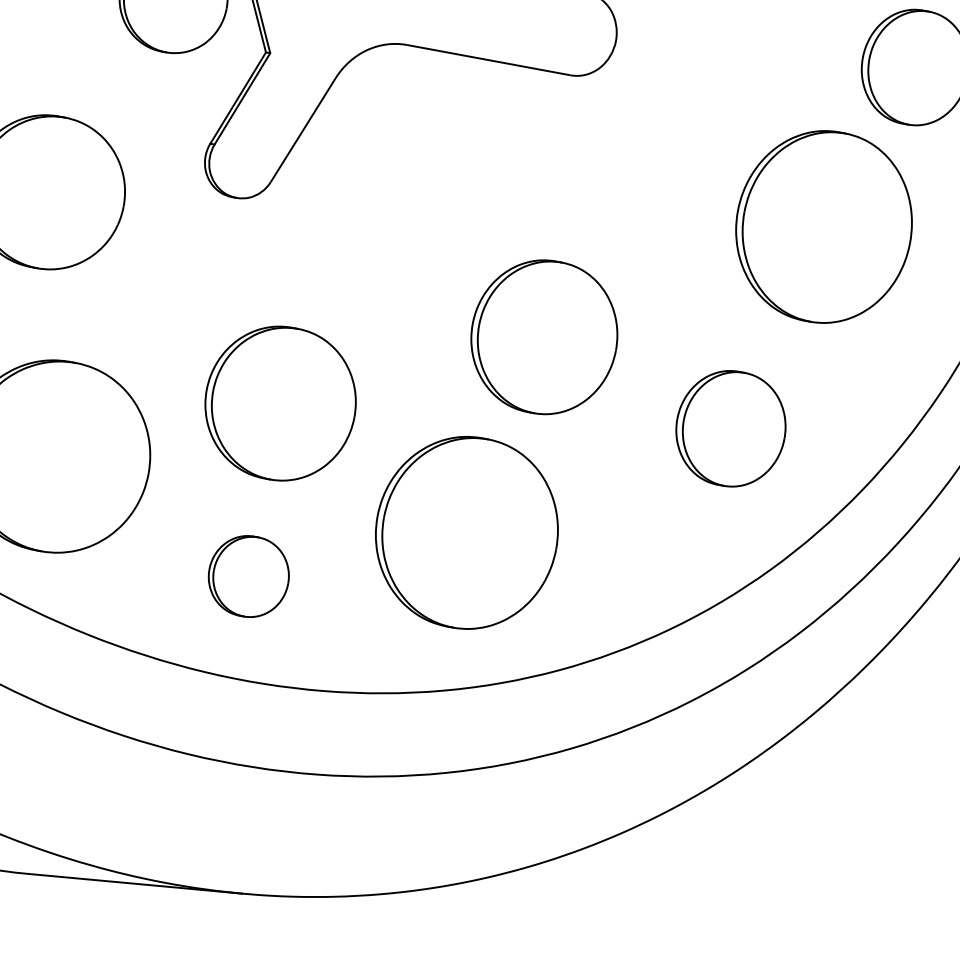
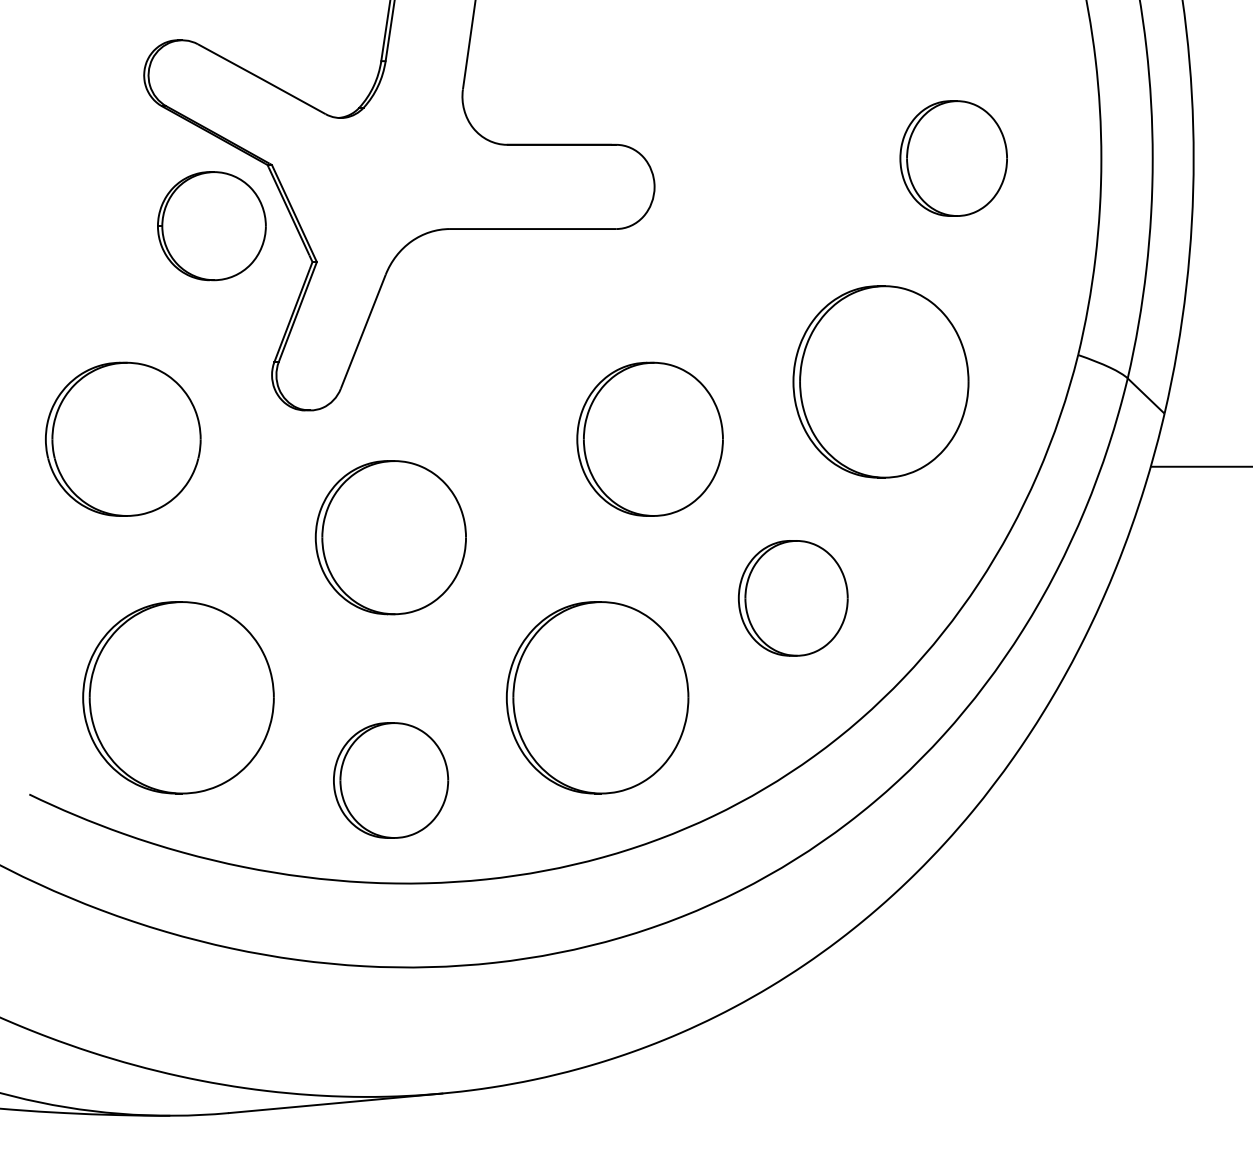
part: (823, 226) -> (880, 381), moved
part: (543, 336) -> (649, 438), moved
part: (280, 403) -> (390, 537), moved
part: (730, 428) -> (792, 598), moved
part: (249, 576) -> (391, 780), size x1.43

